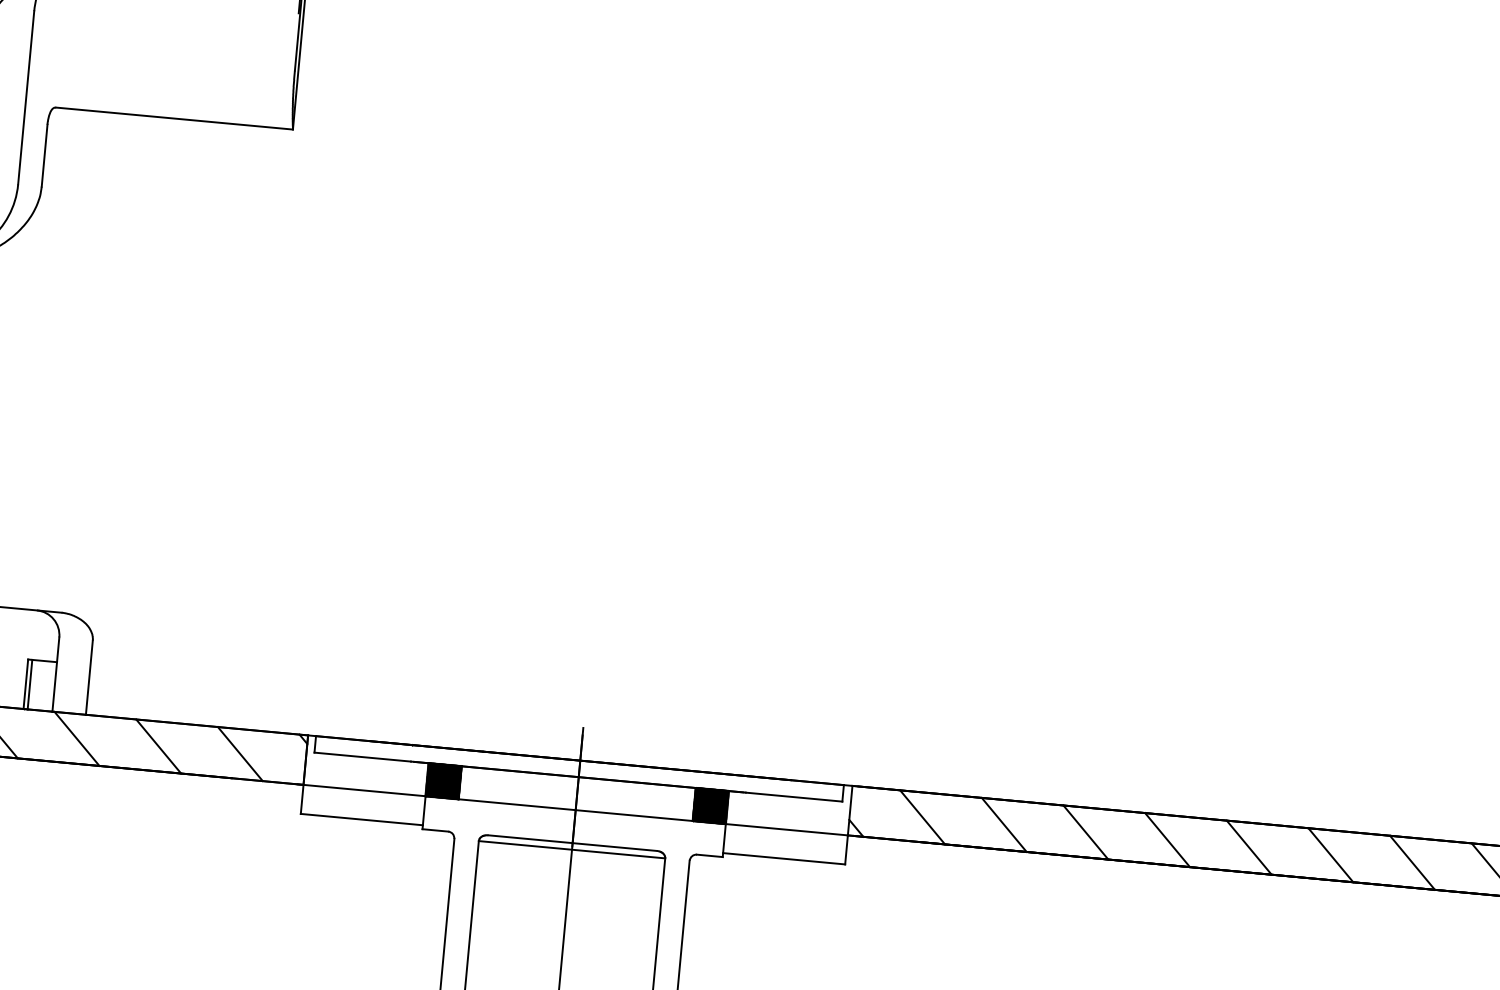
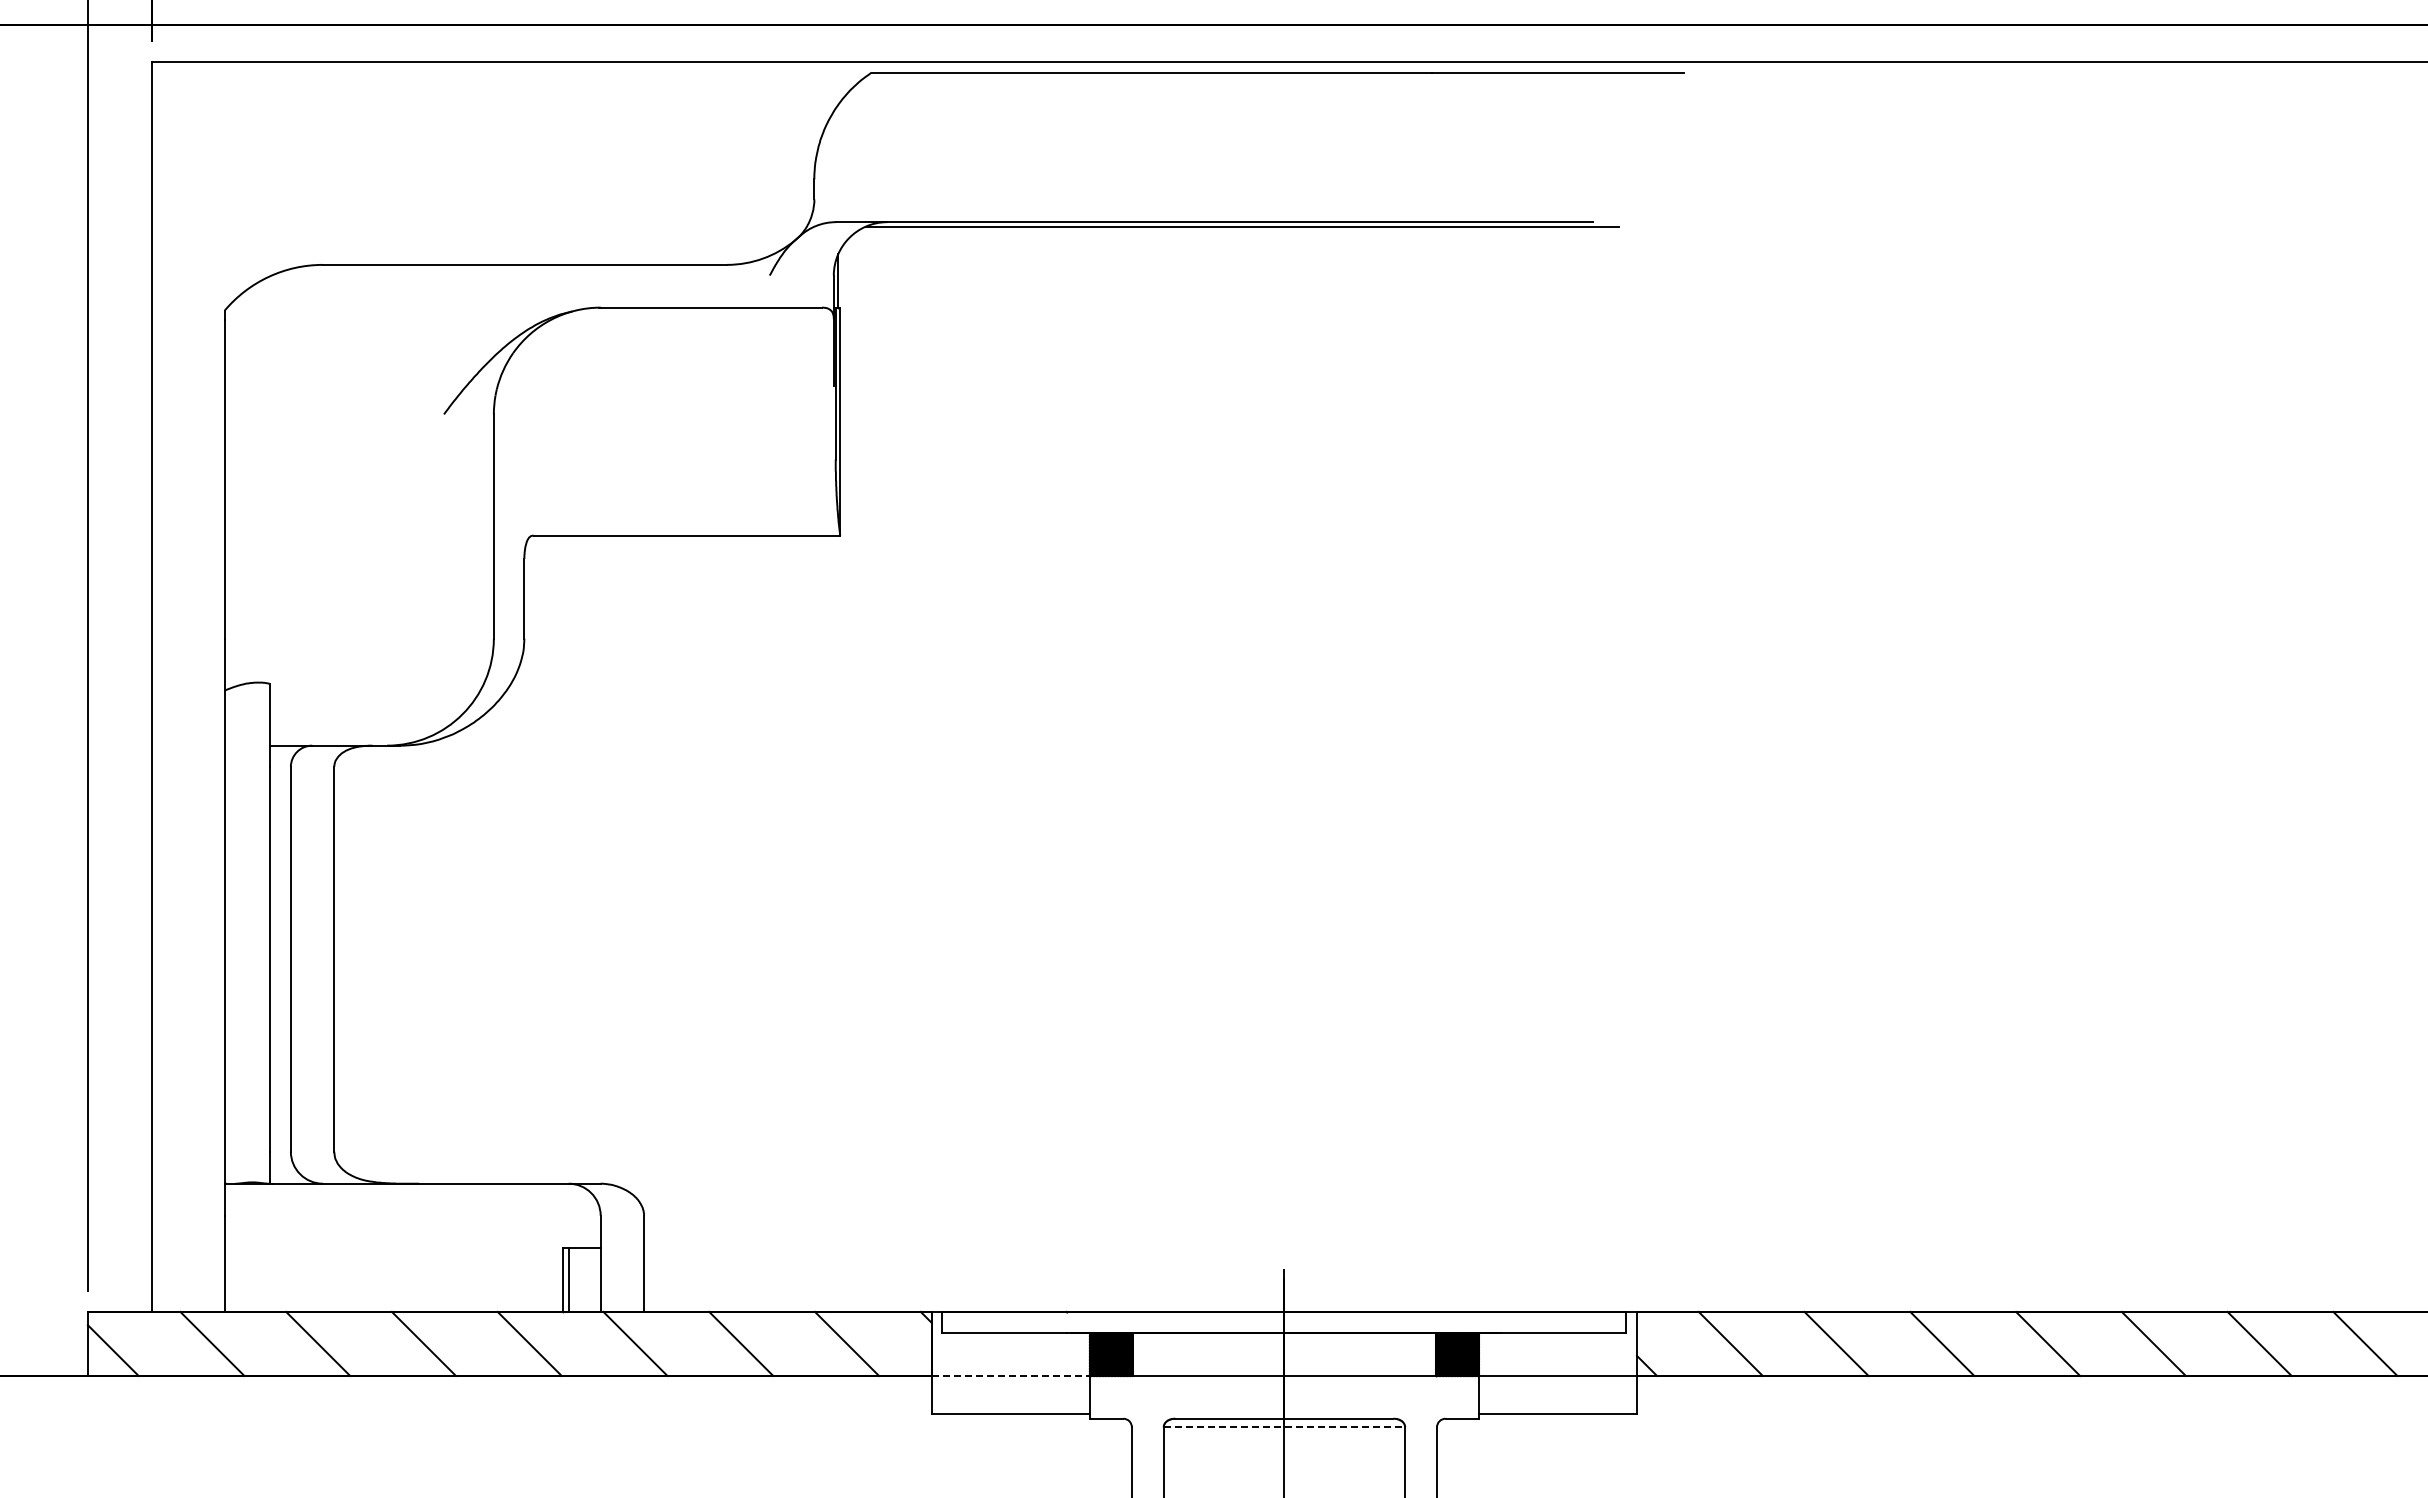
line: (364, 790) -> (1011, 1376), solid -> dashed
line: (572, 849) -> (1284, 1427), solid -> dashed

